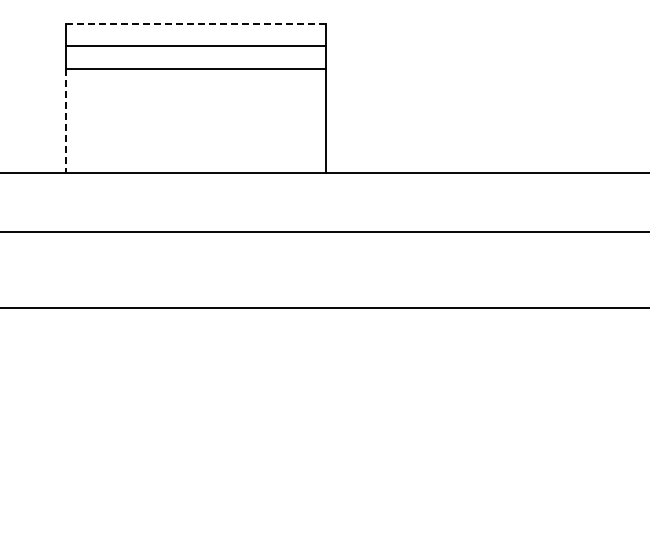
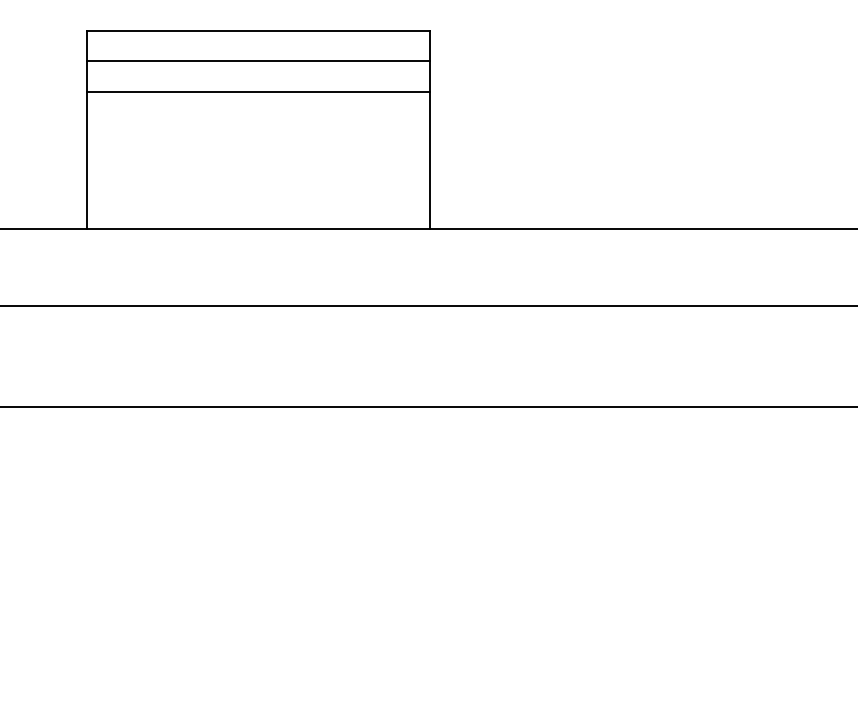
line: (195, 23) -> (257, 31), dashed -> solid
line: (65, 121) -> (86, 160), dashed -> solid

